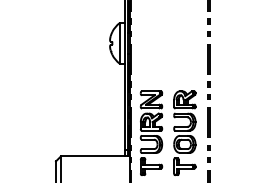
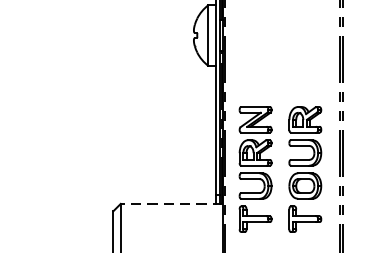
line: (94, 156) -> (170, 204), solid -> dashed

